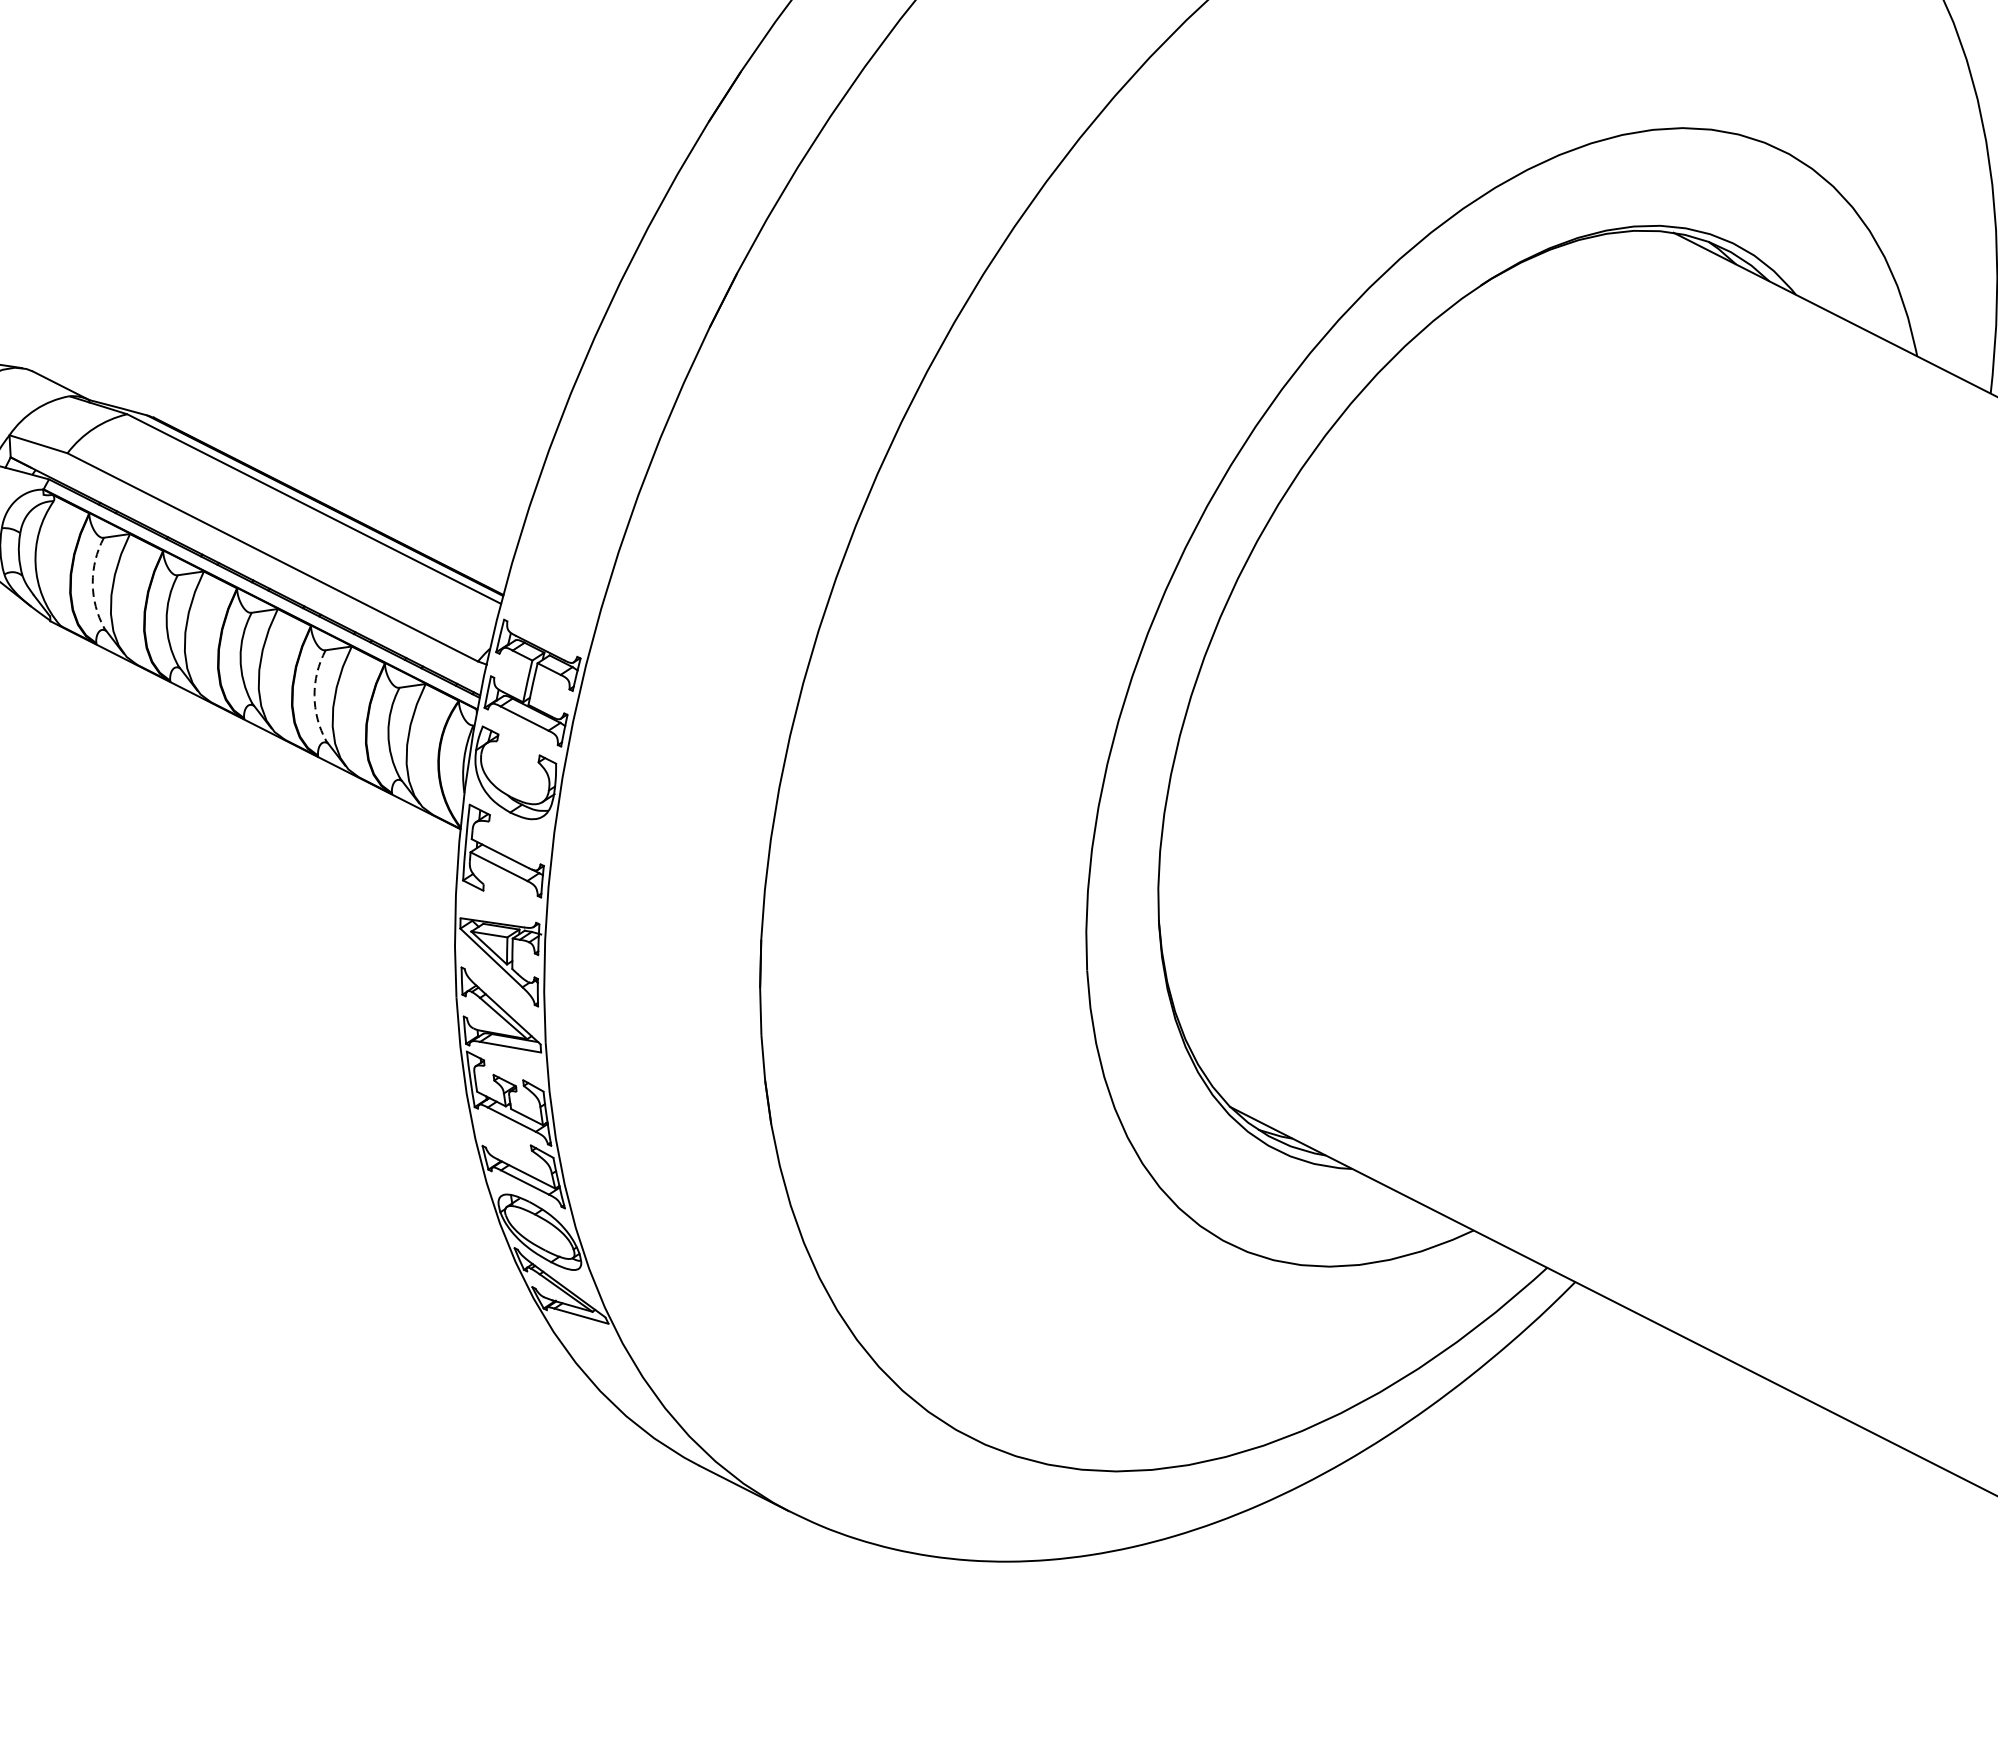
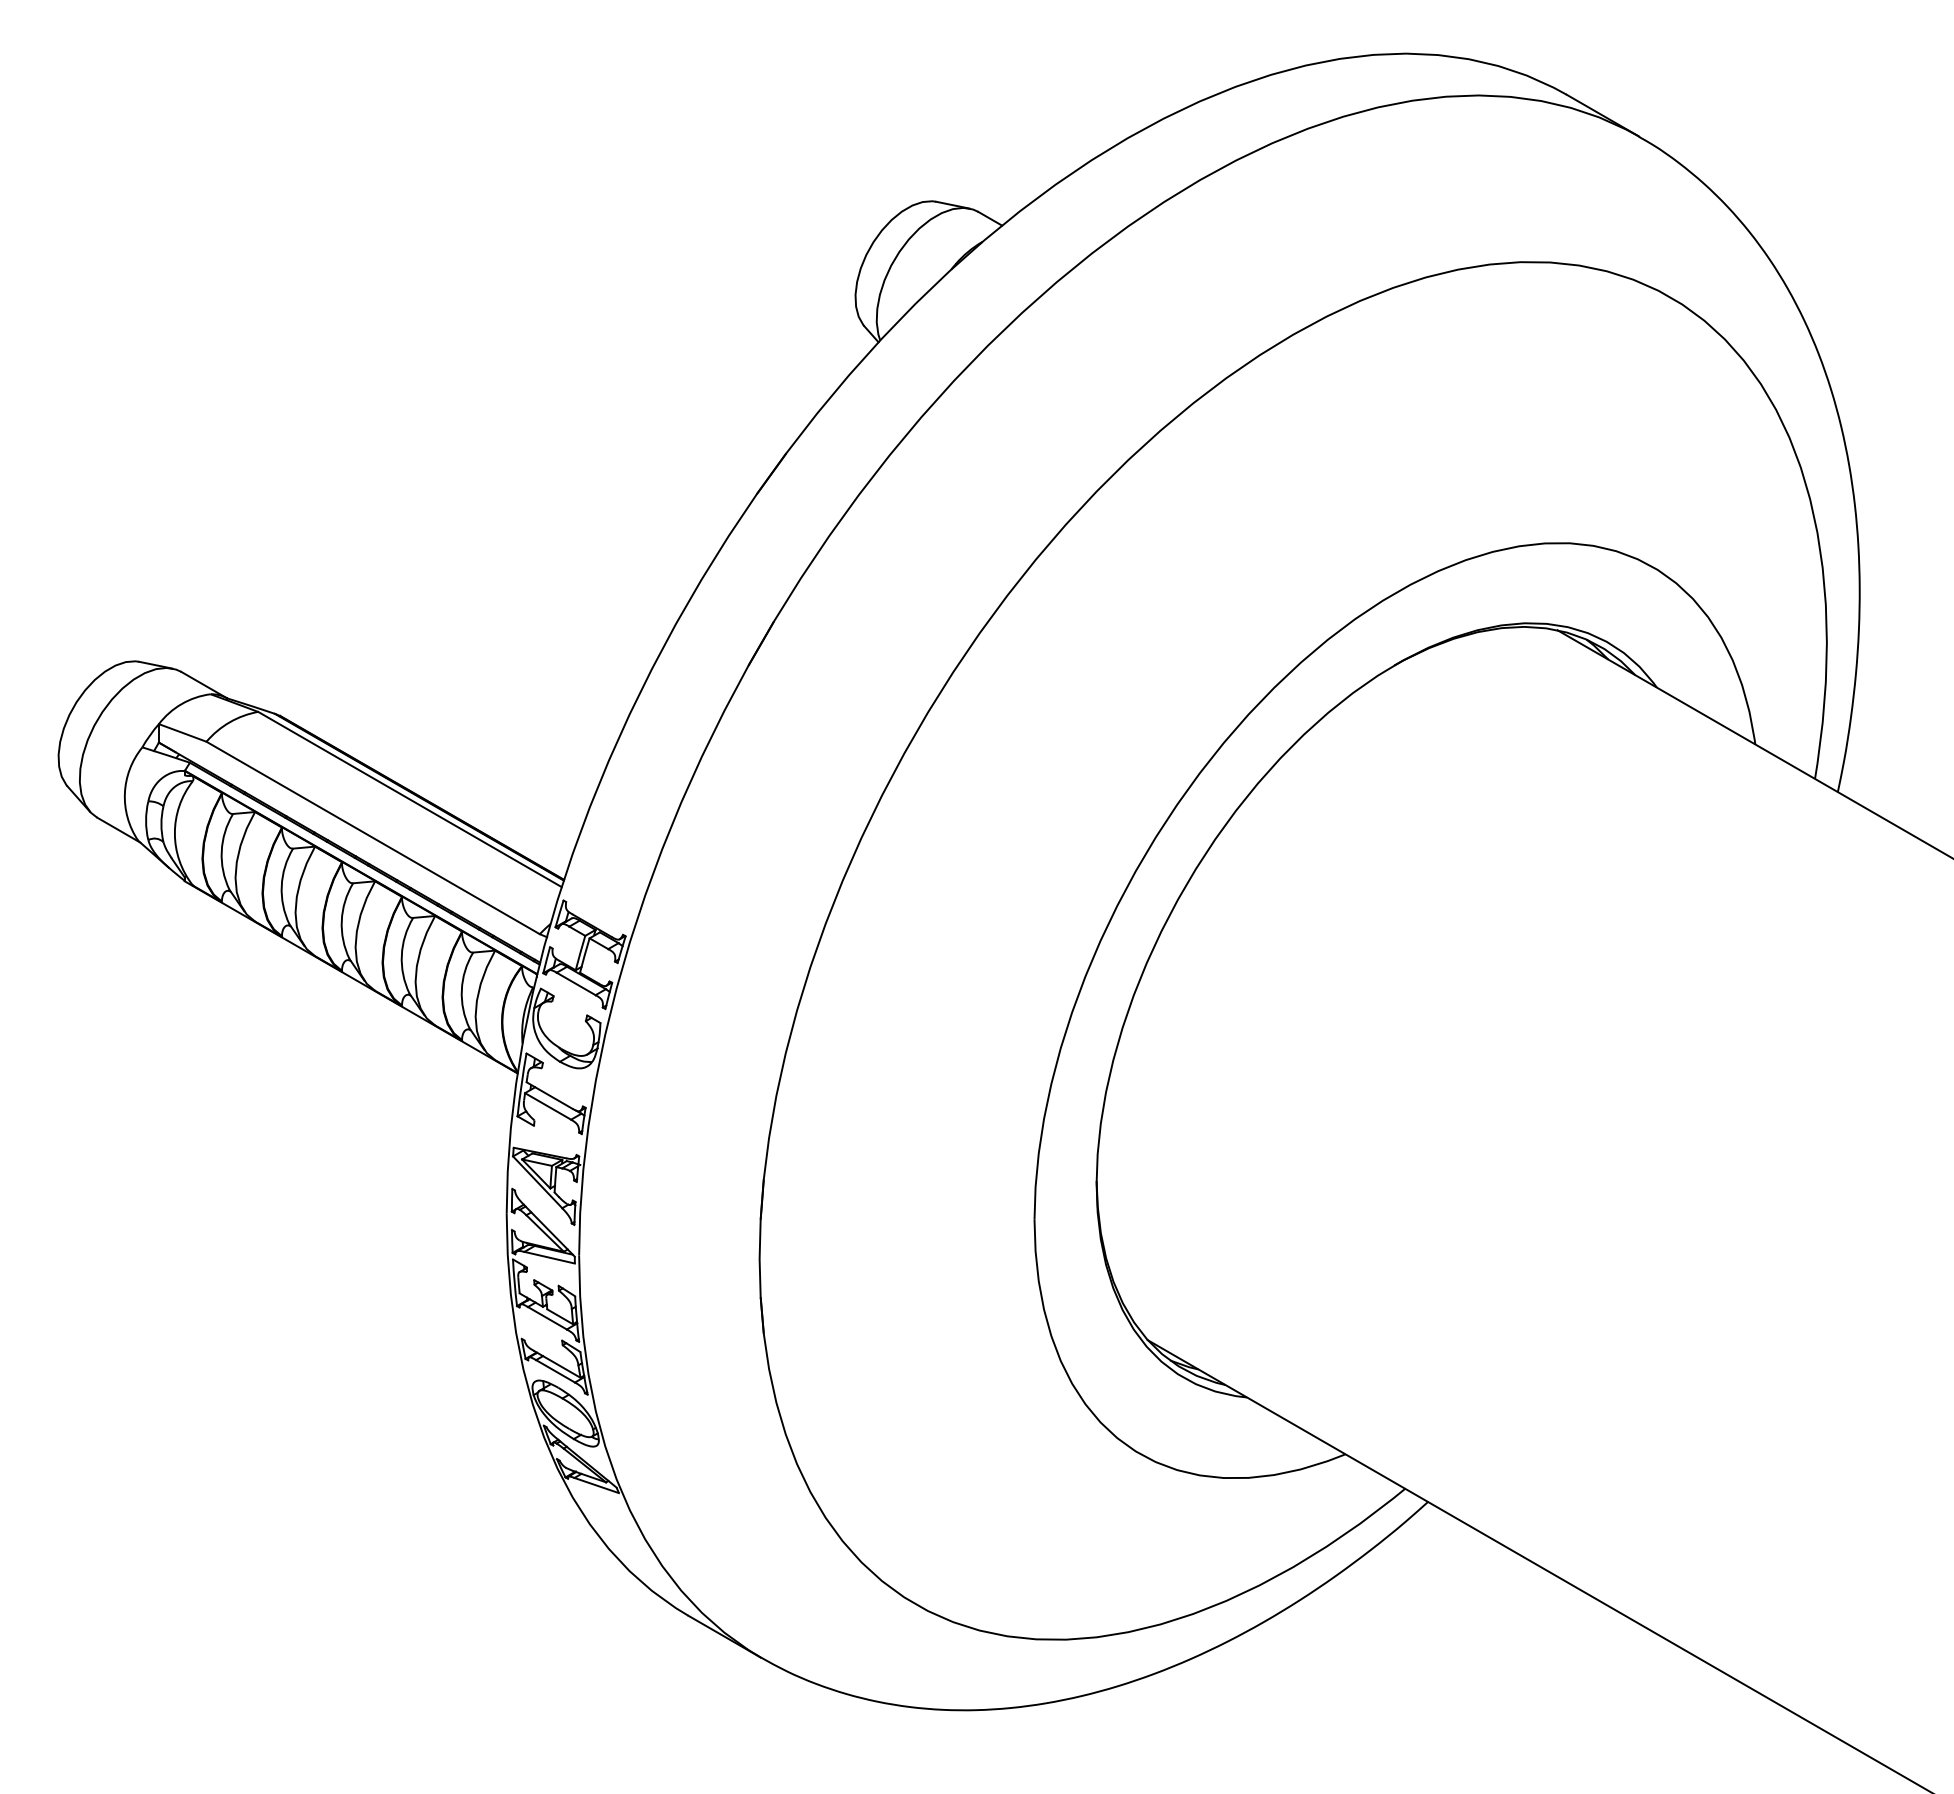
arc: (92, 583) -> (221, 851), dashed -> solid
arc: (314, 695) -> (401, 955), dashed -> solid

